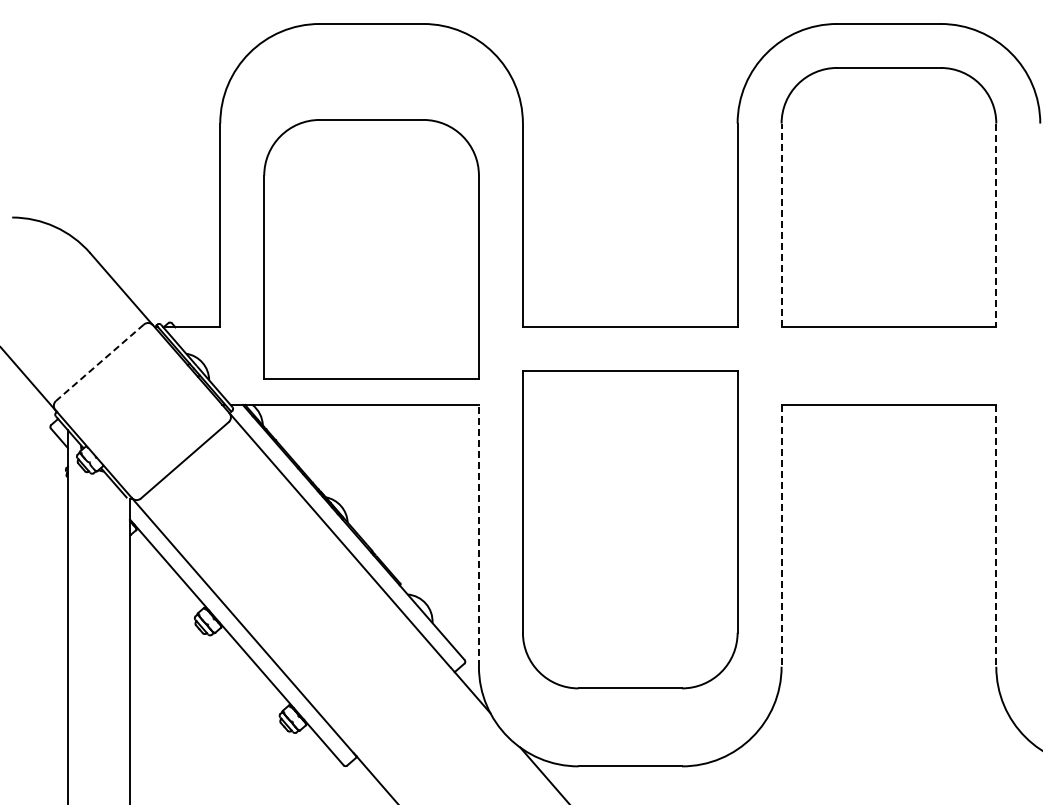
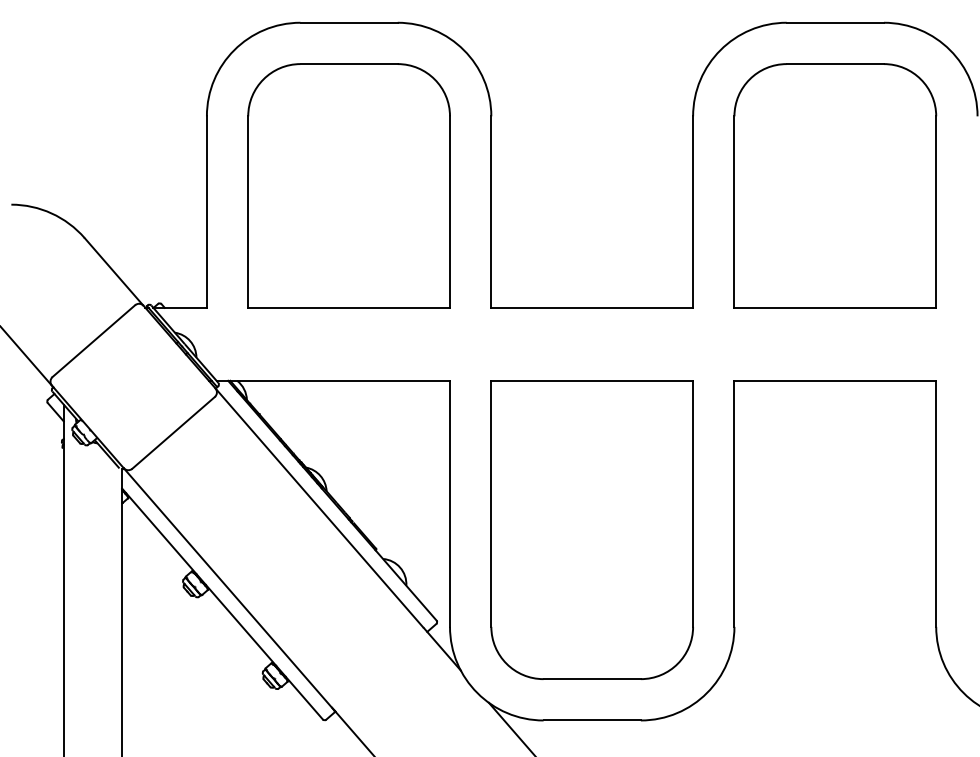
line: (781, 225) -> (734, 212), dashed -> solid
line: (996, 225) -> (936, 212), dashed -> solid
part: (371, 249) -> (349, 185), moved
line: (99, 363) -> (93, 341), dashed -> solid
part: (630, 529) -> (592, 529), moved
line: (478, 535) -> (449, 503), dashed -> solid
line: (781, 535) -> (734, 503), dashed -> solid
line: (996, 535) -> (936, 503), dashed -> solid

